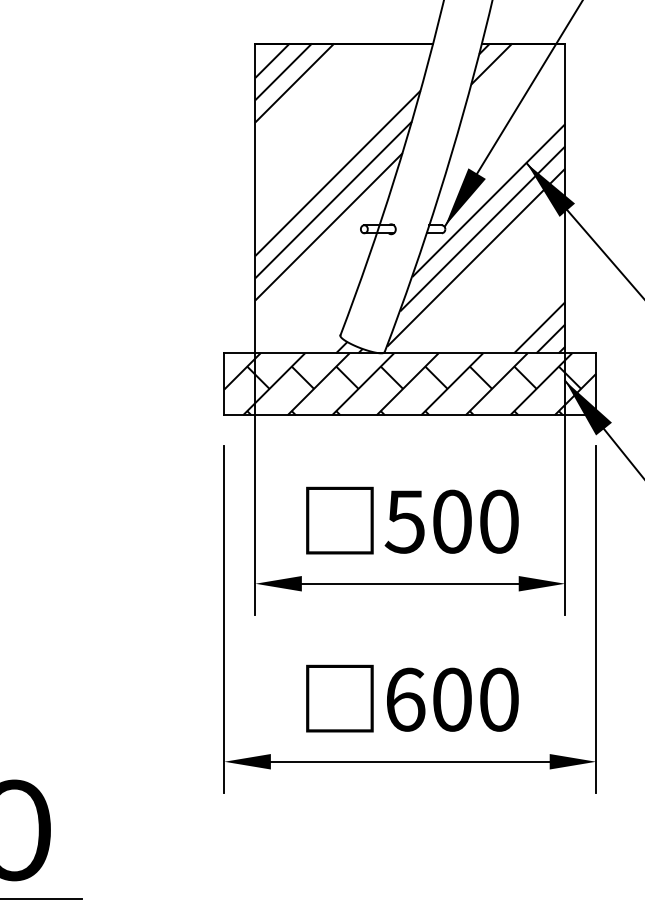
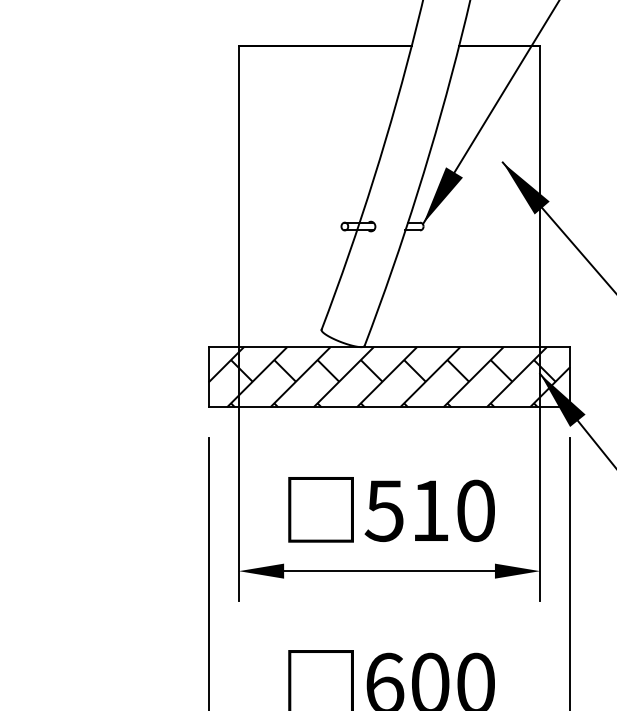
hatch: (337, 198) -> (318, 196), removed
hatch: (476, 198) -> (453, 196), removed
text: (452, 521) -> (430, 510), 500 -> 510

